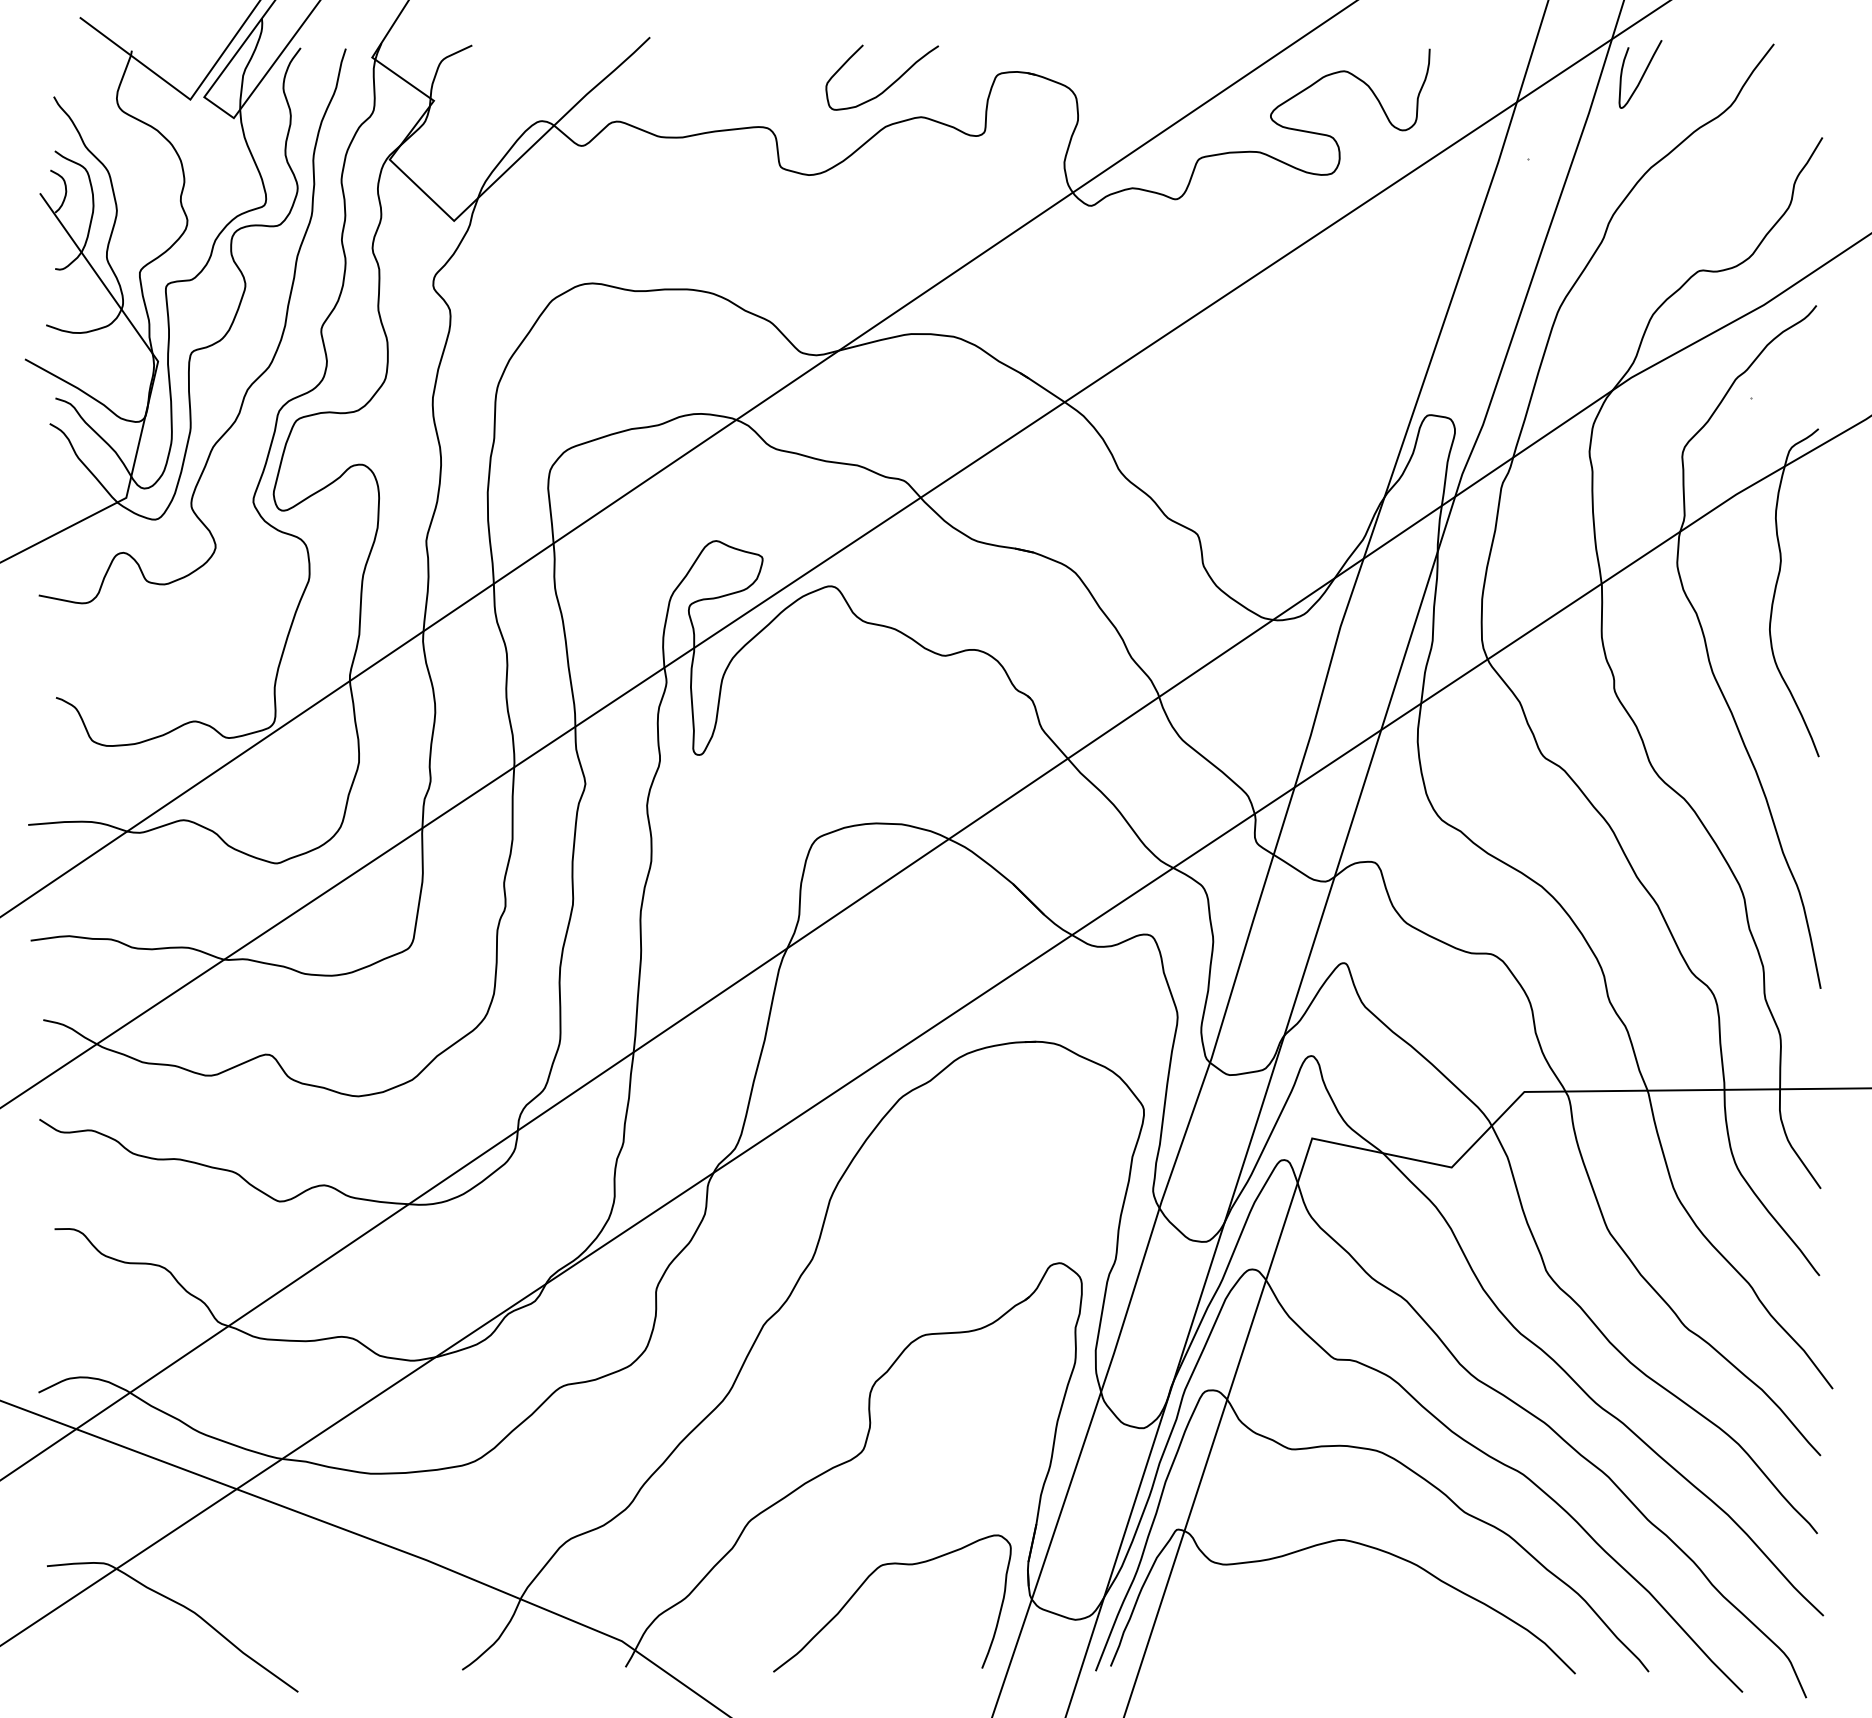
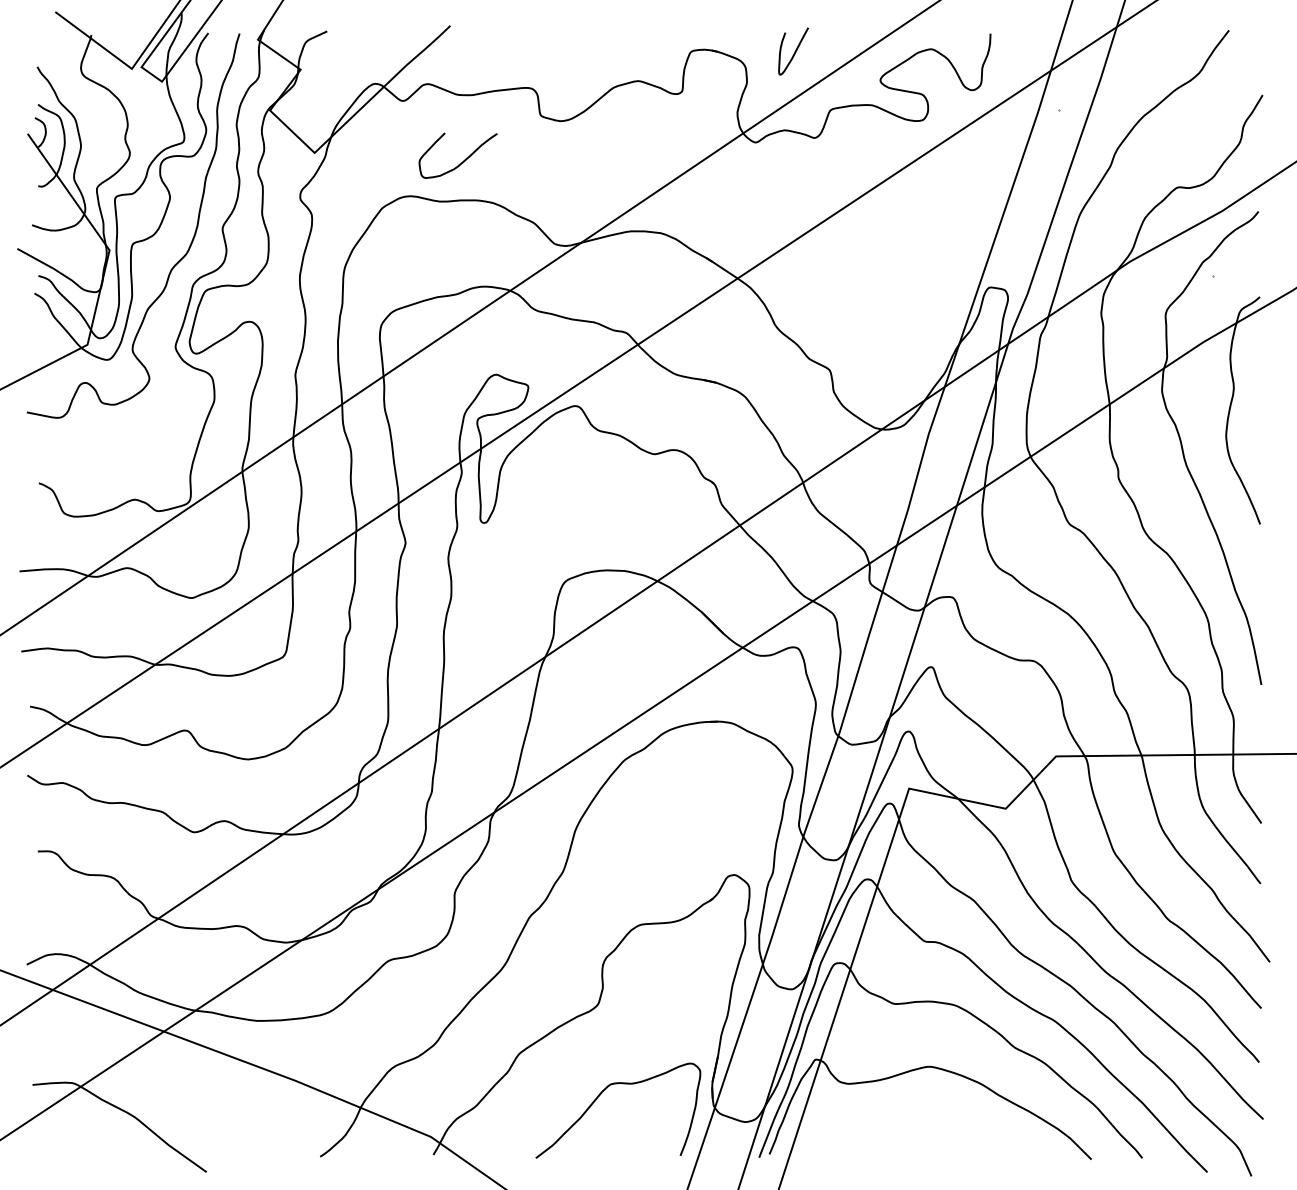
curve: (1641, 74) -> (794, 51), moved
curve: (889, 84) -> (463, 160), moved

